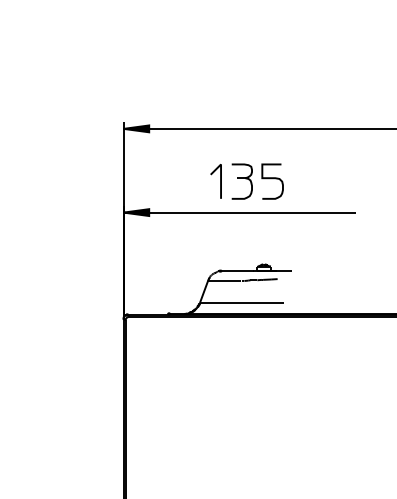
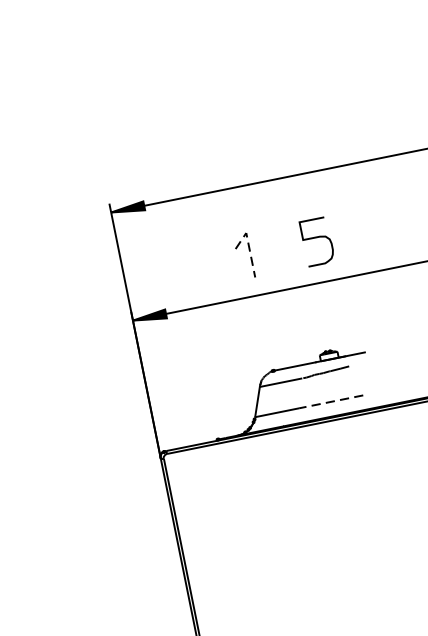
line: (221, 174) -> (249, 245), solid -> dashed
part: (241, 181) -> (277, 249), removed
line: (258, 302) -> (330, 401), solid -> dashed

